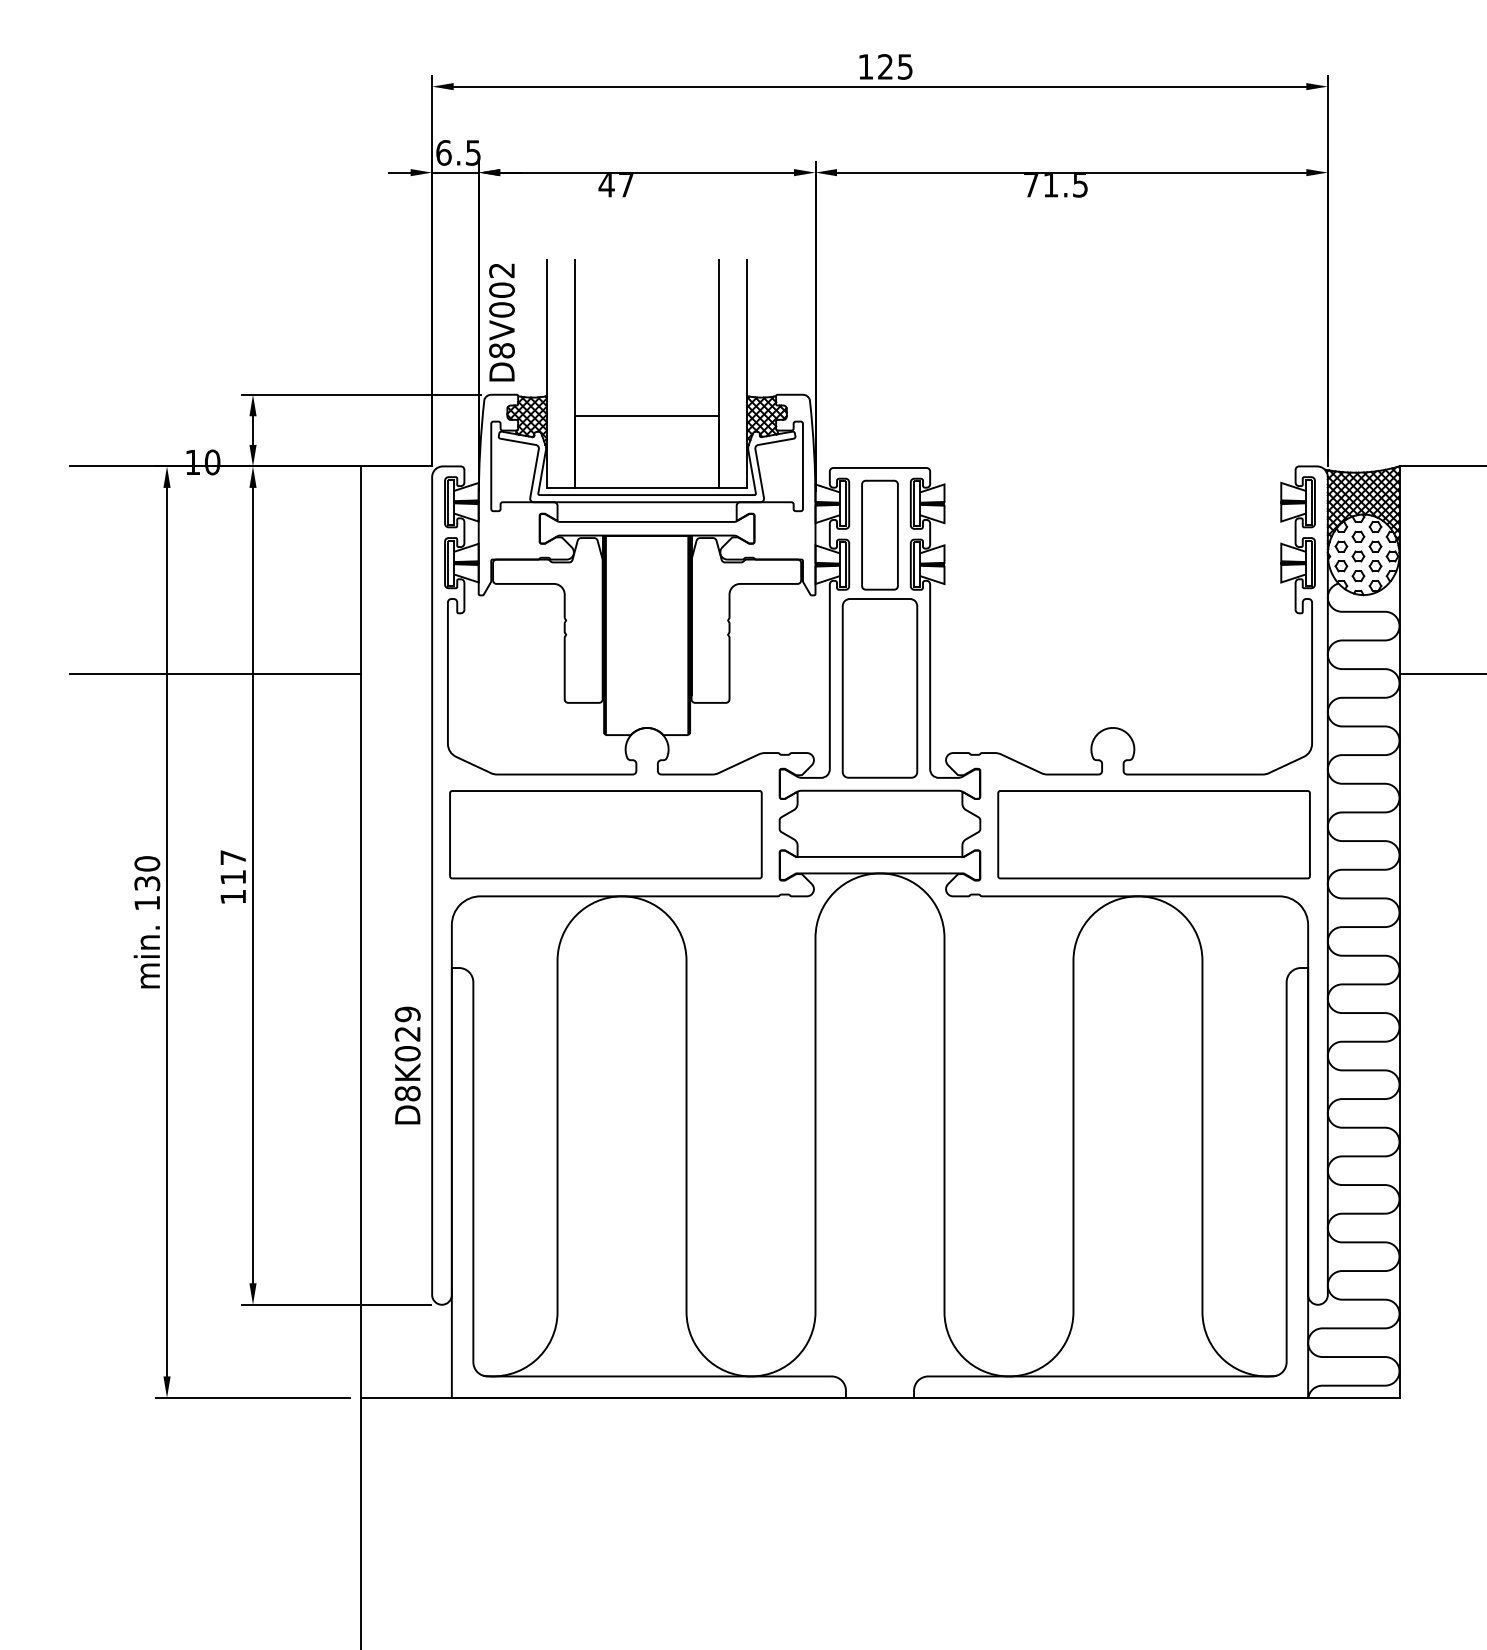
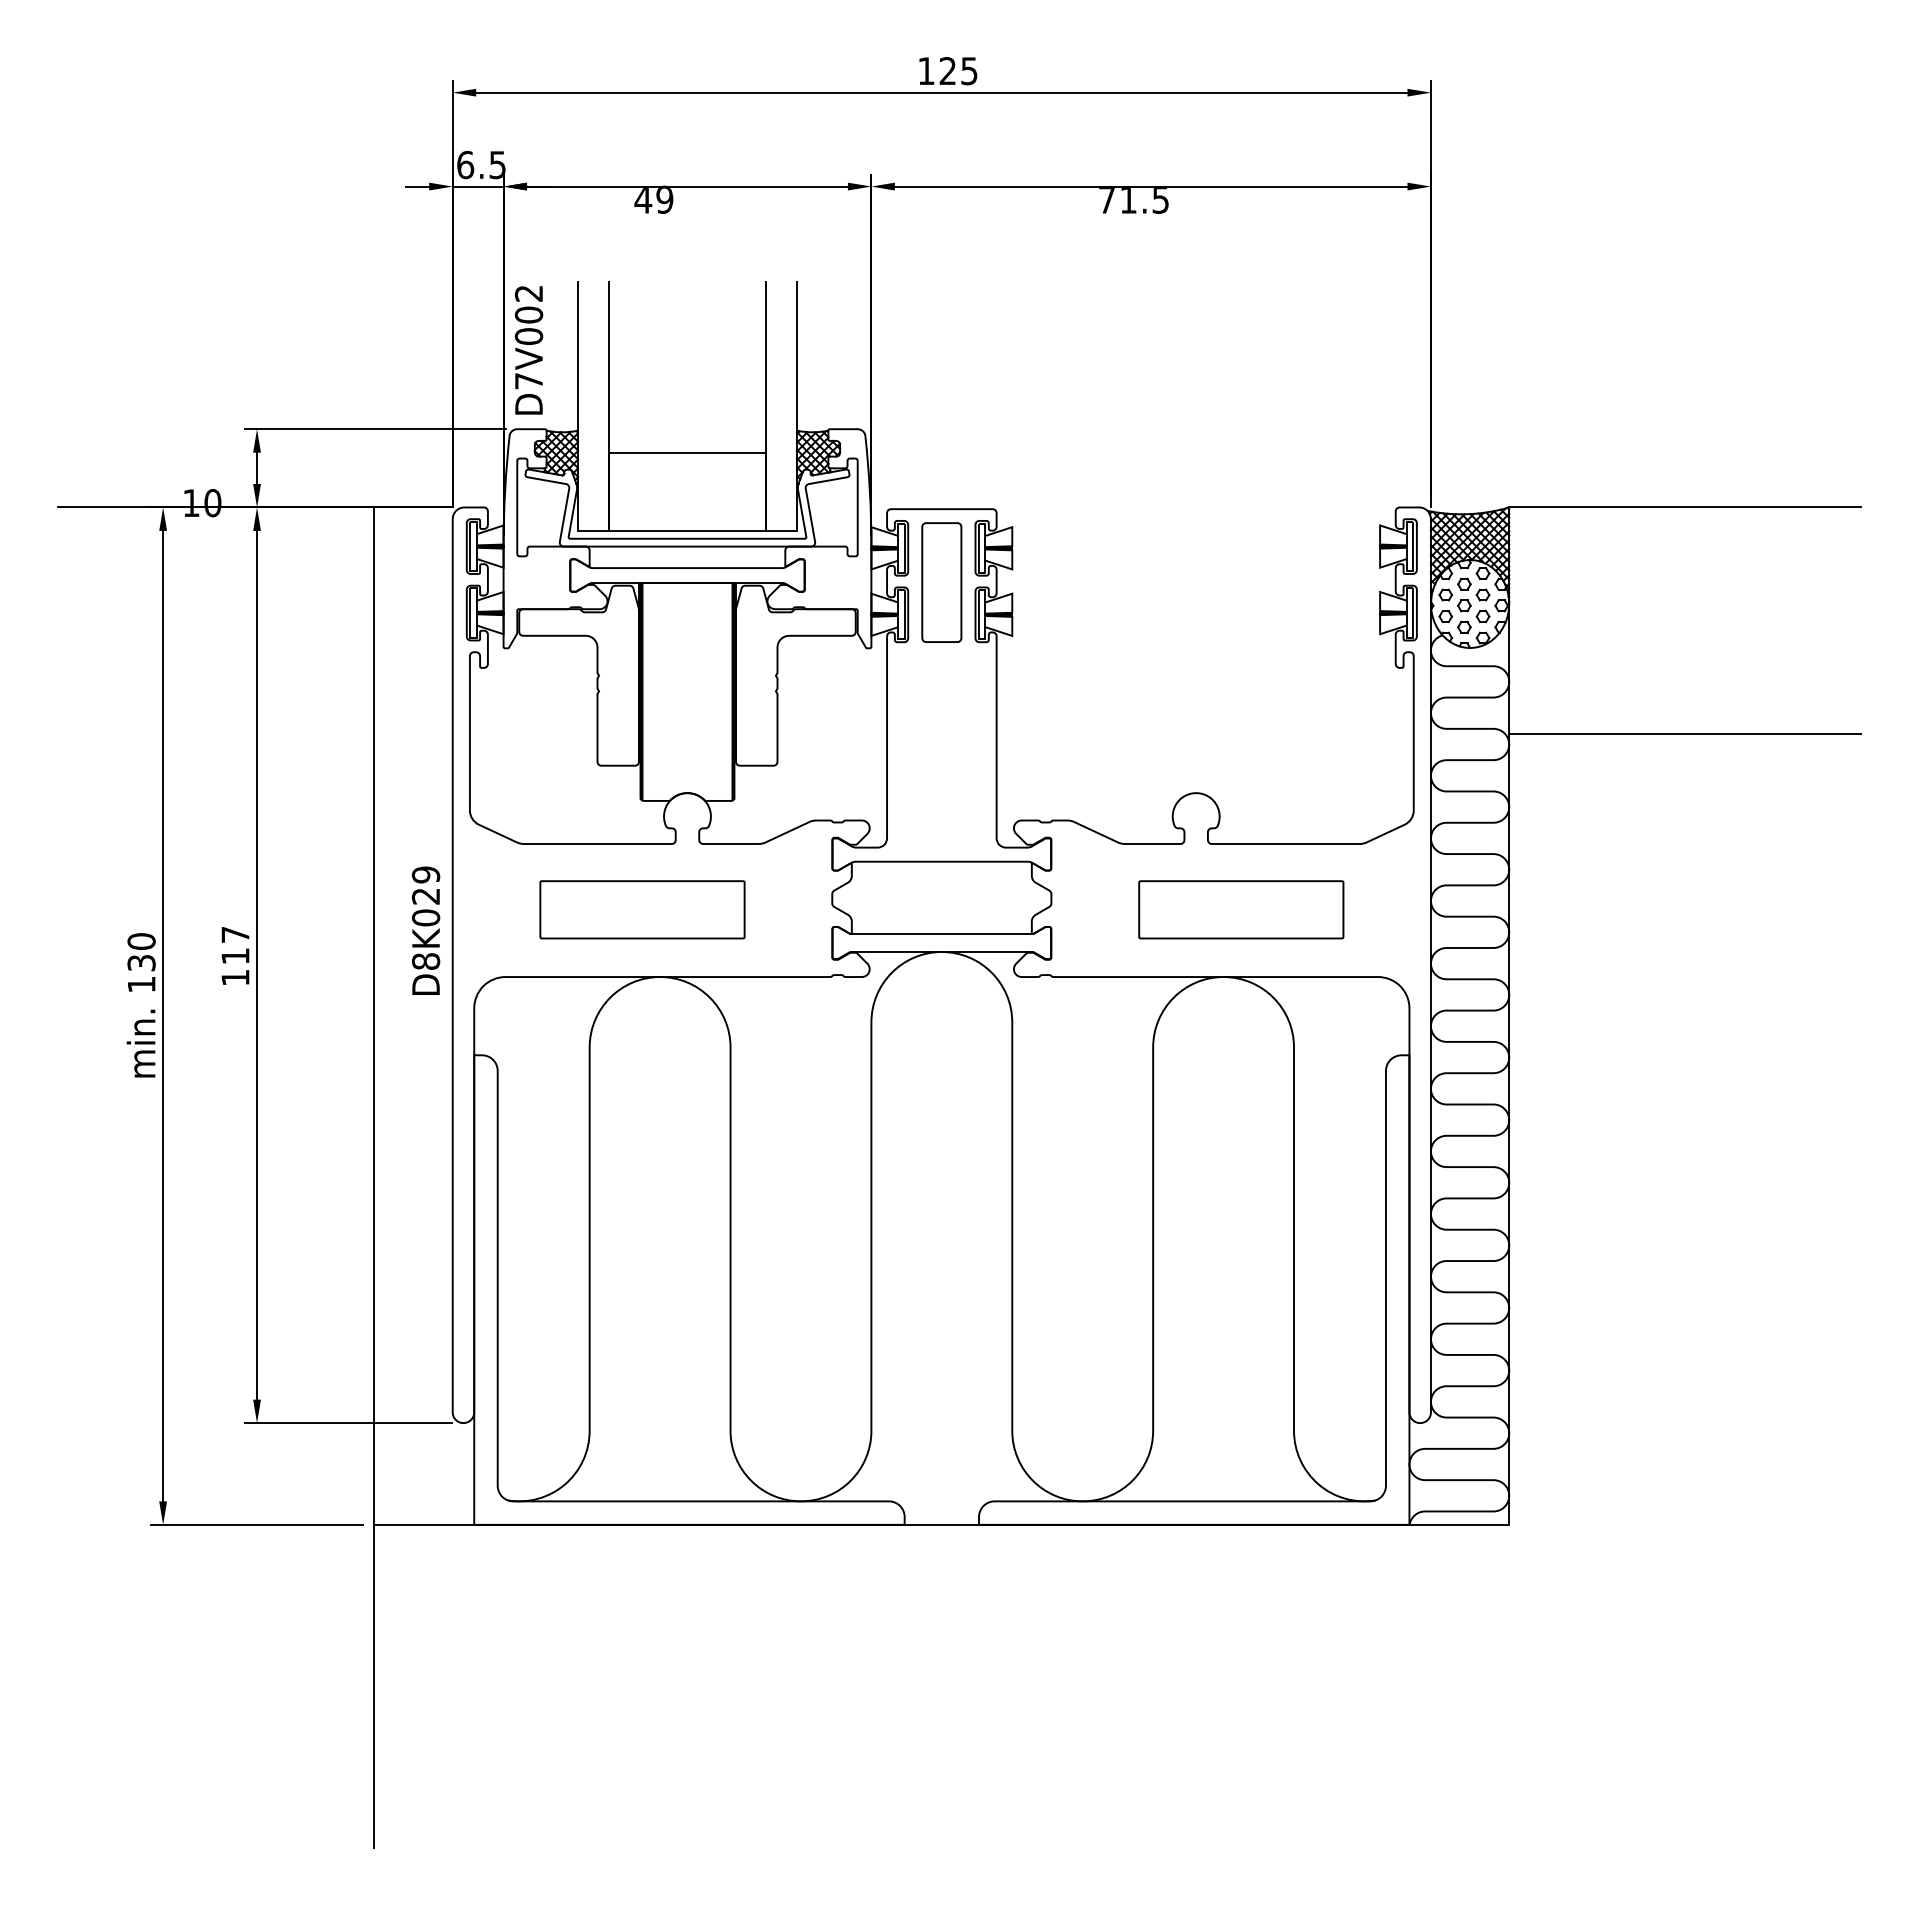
text: (626, 184) -> (664, 199), 47 -> 49
text: (501, 350) -> (528, 380), D8V002 -> D7V002
line: (214, 674) -> (215, 734), removed
part: (879, 688) -> (941, 749), removed
part: (605, 834) -> (642, 909), size x0.6
part: (1154, 834) -> (1241, 909), size x0.6
text: (408, 1065) -> (426, 930), moved

